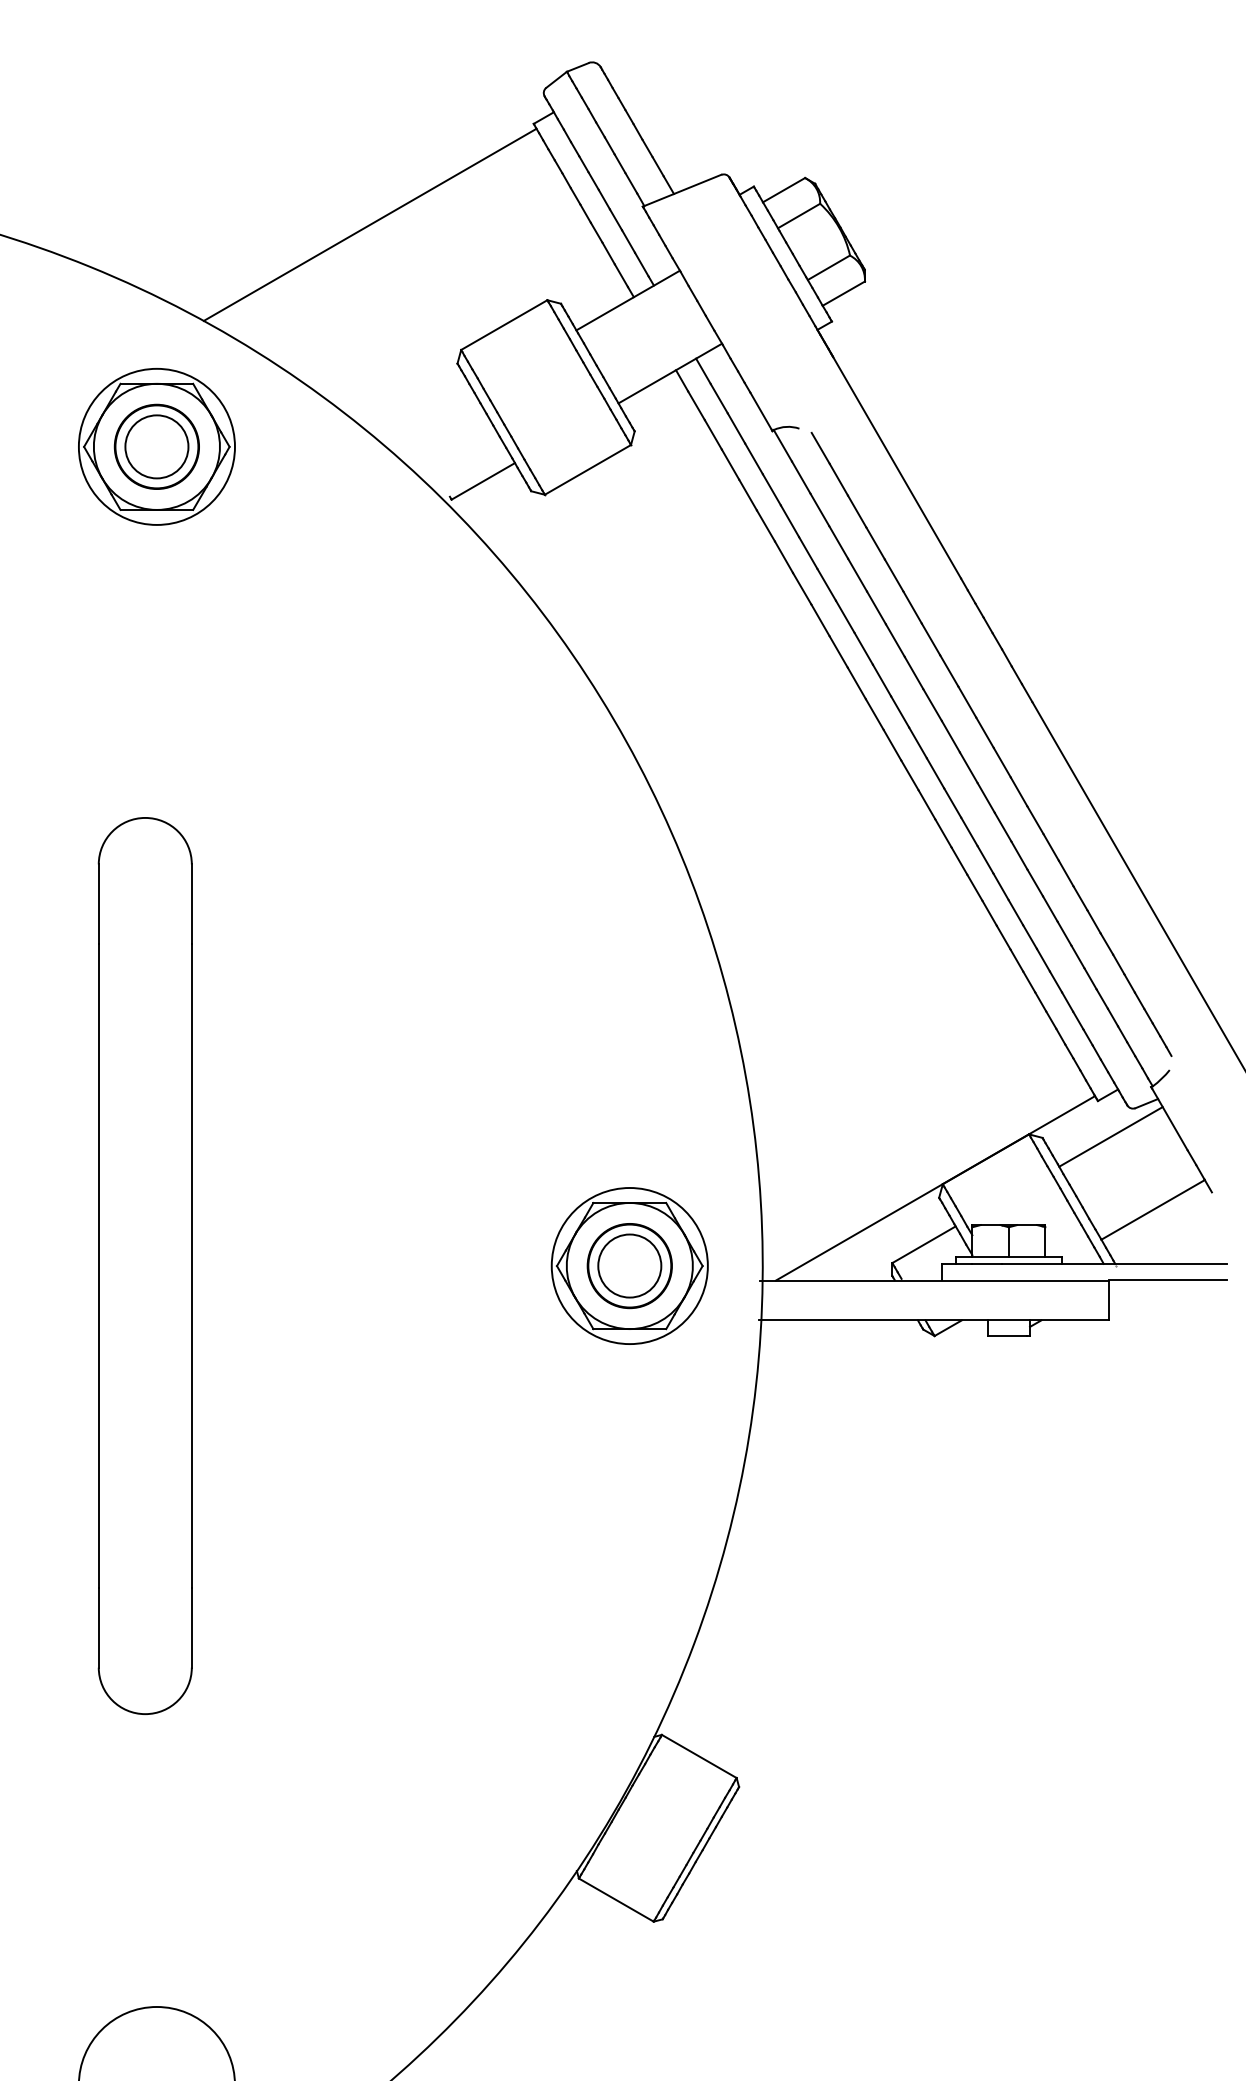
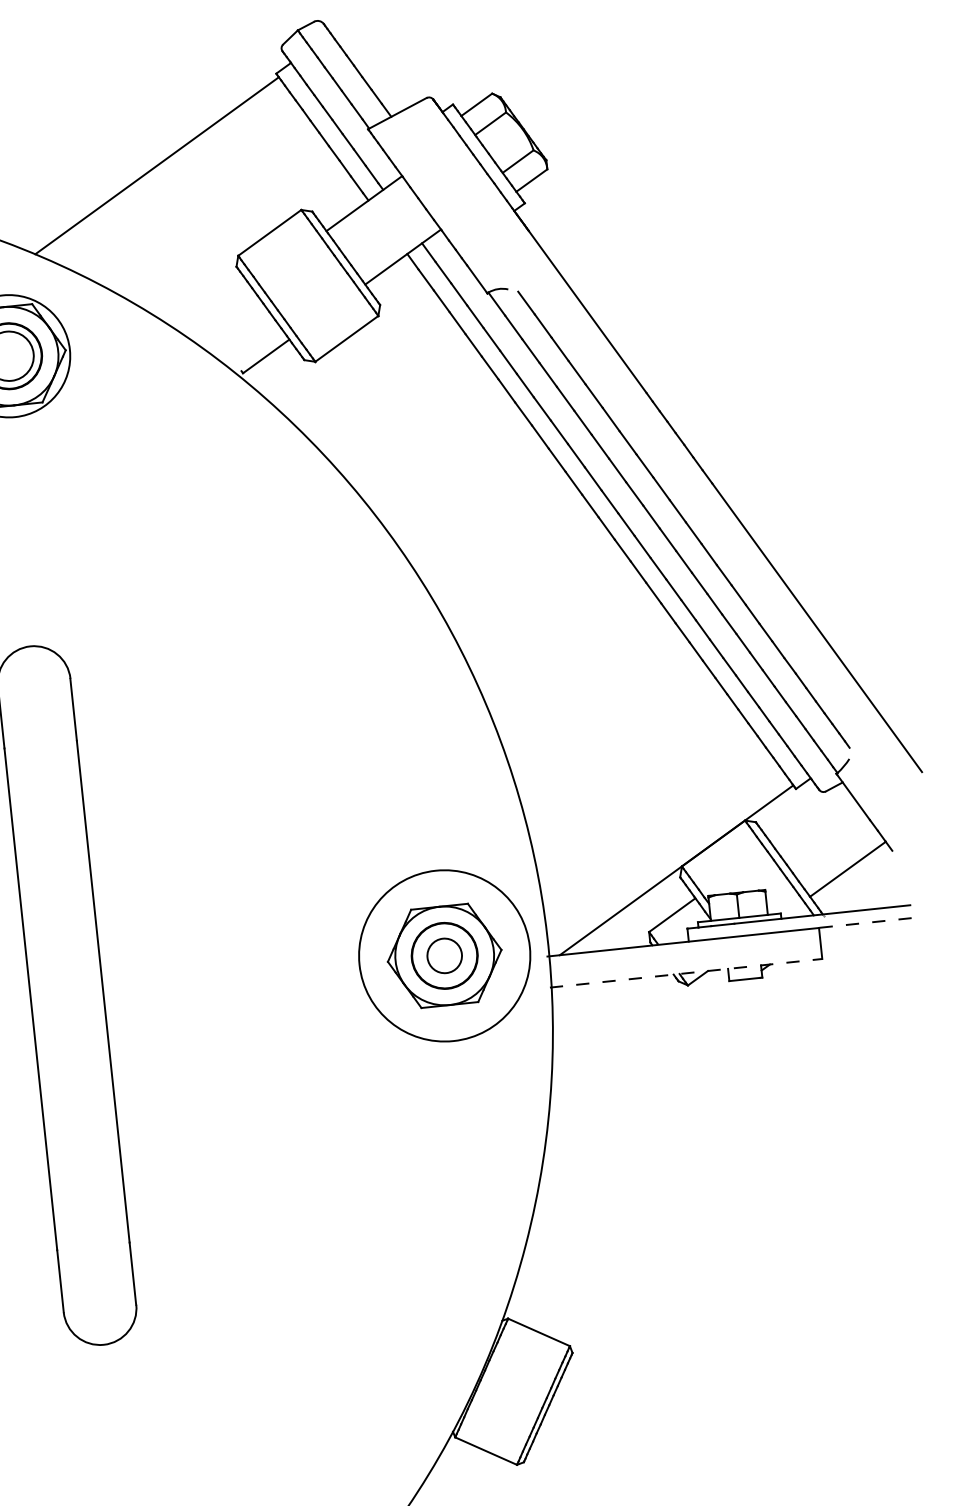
line: (1110, 1136) -> (808, 815), removed
circle: (629, 1265) -> (444, 955), size x0.7
circle: (629, 1266) -> (444, 956), size x1.4
line: (1167, 1280) -> (864, 923), solid -> dashed
line: (933, 1320) -> (685, 973), solid -> dashed

